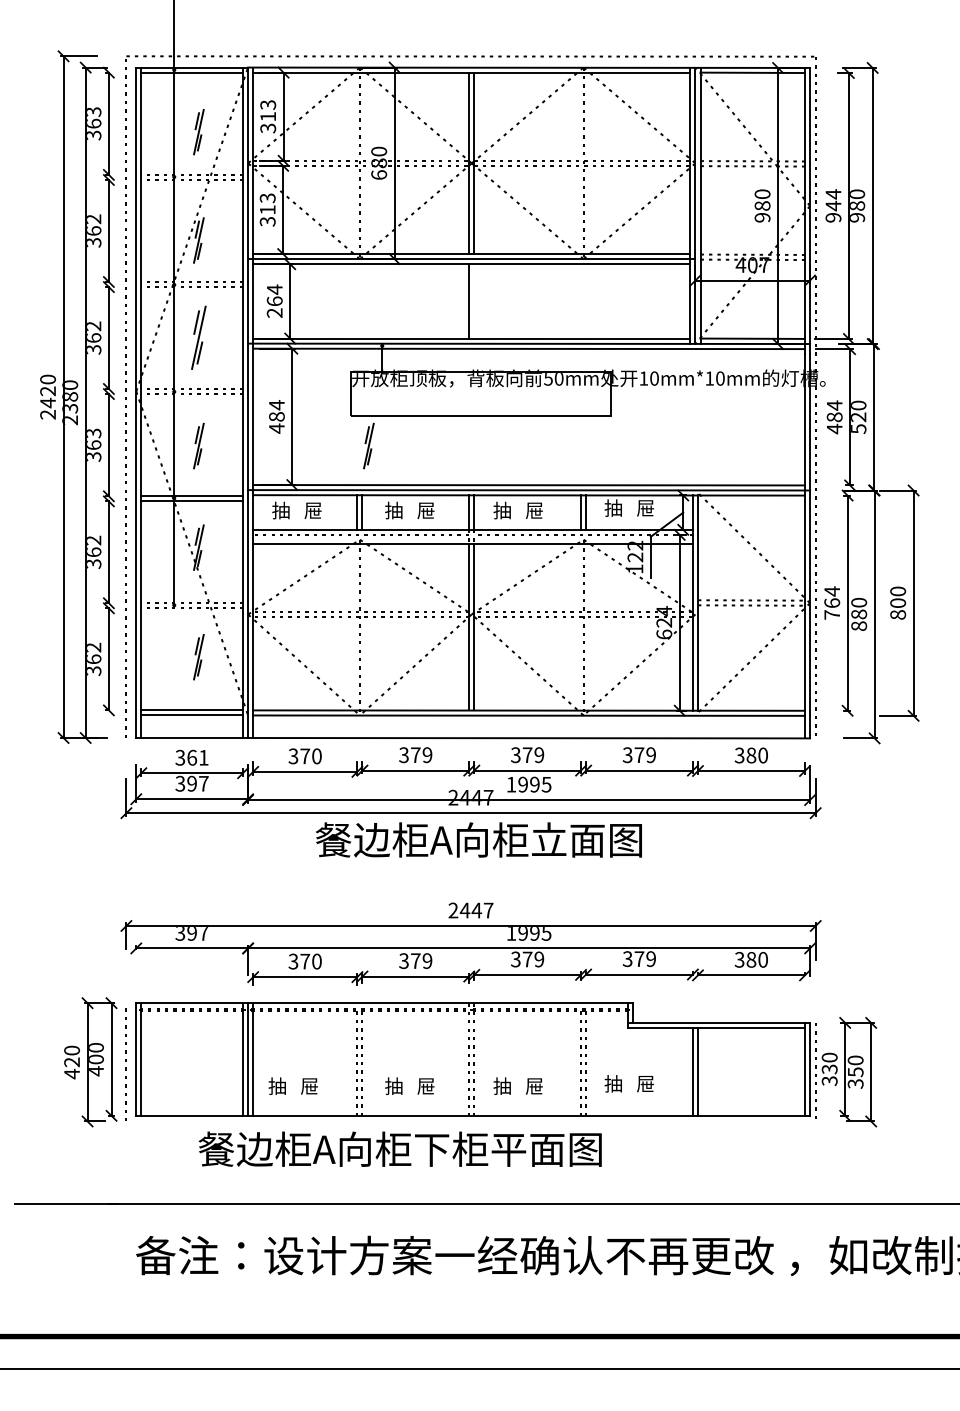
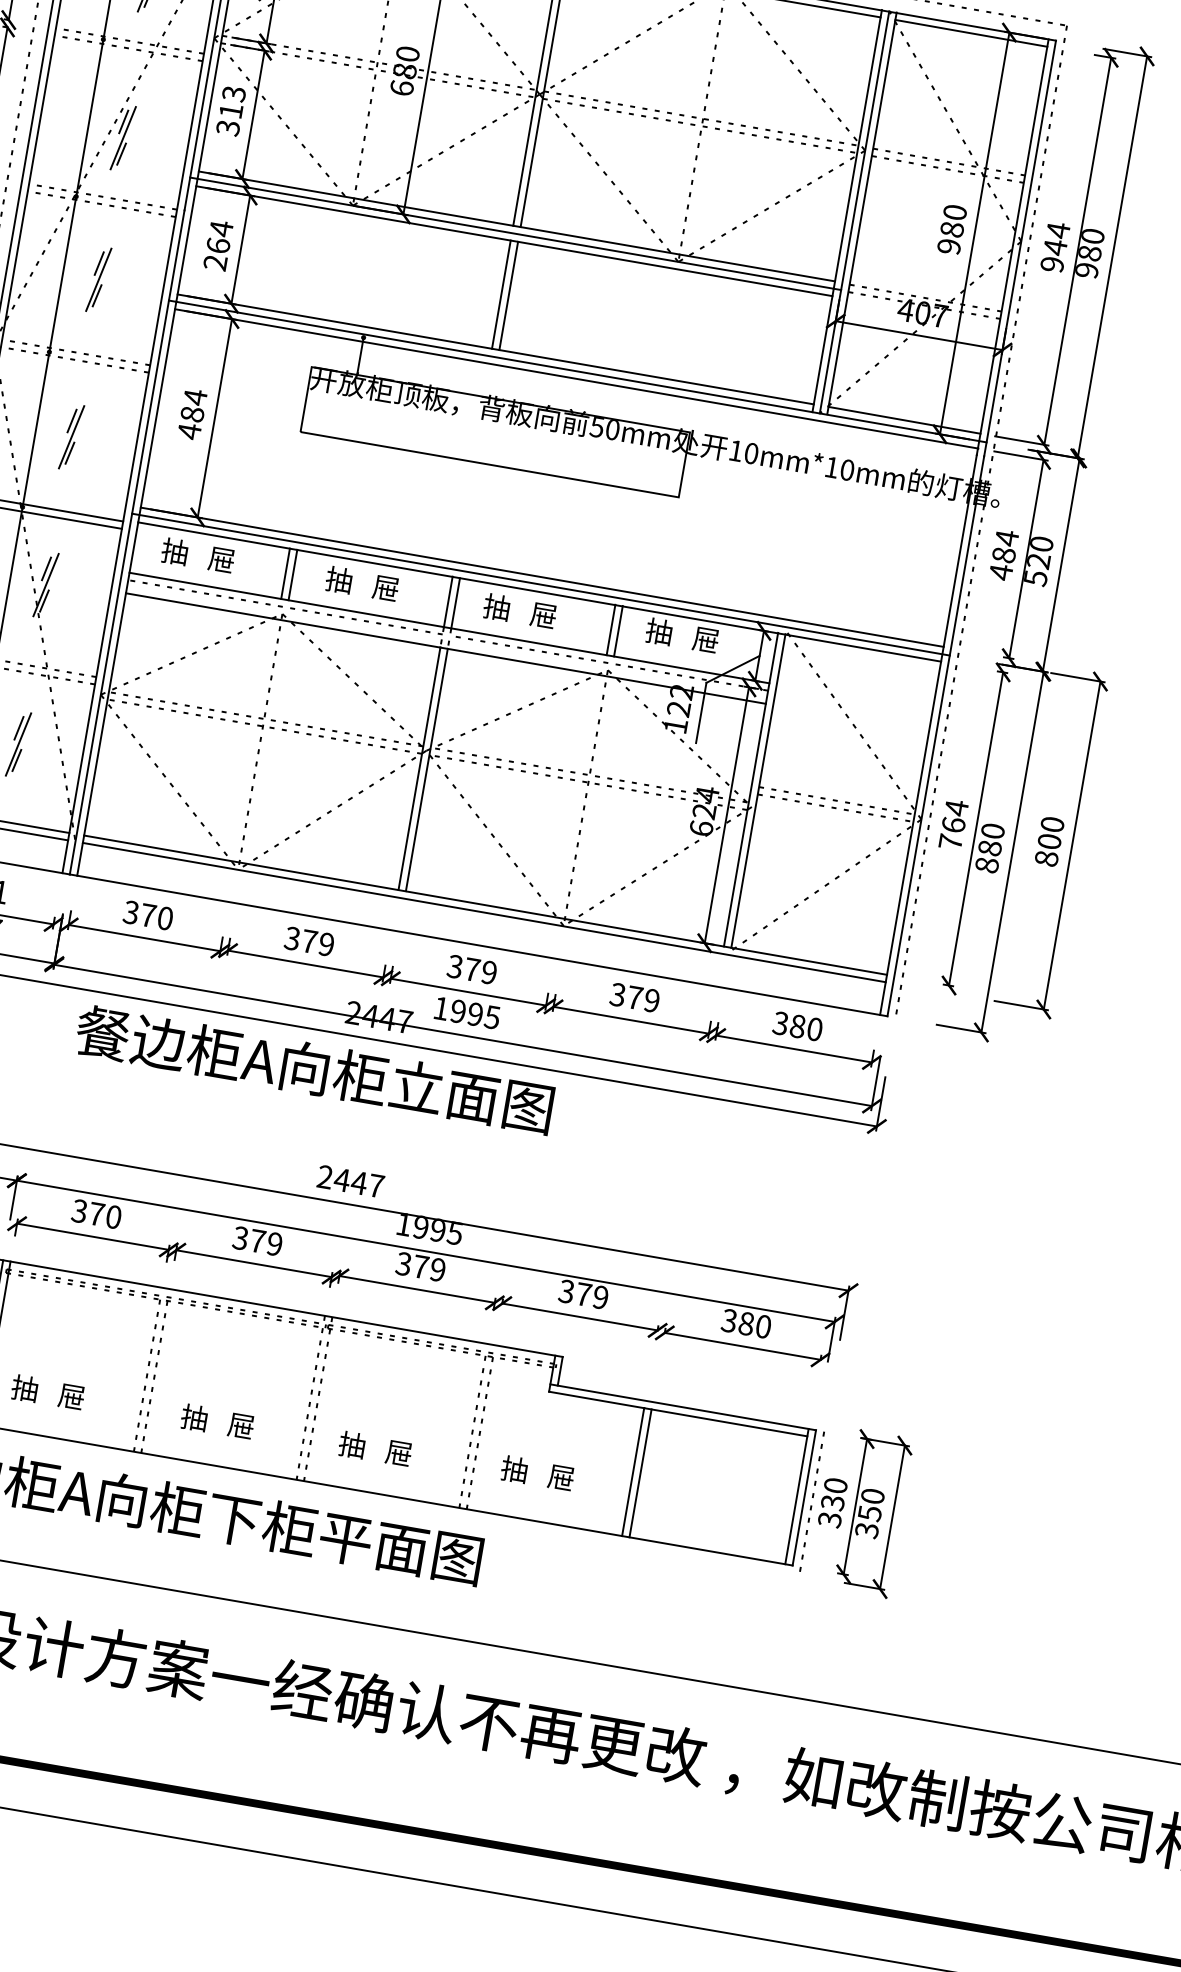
line: (474, 301) -> (508, 296), added
part: (198, 337) -> (98, 279), size x0.71
part: (368, 445) -> (318, 479), removed
text: (478, 839) -> (314, 1068), moved

